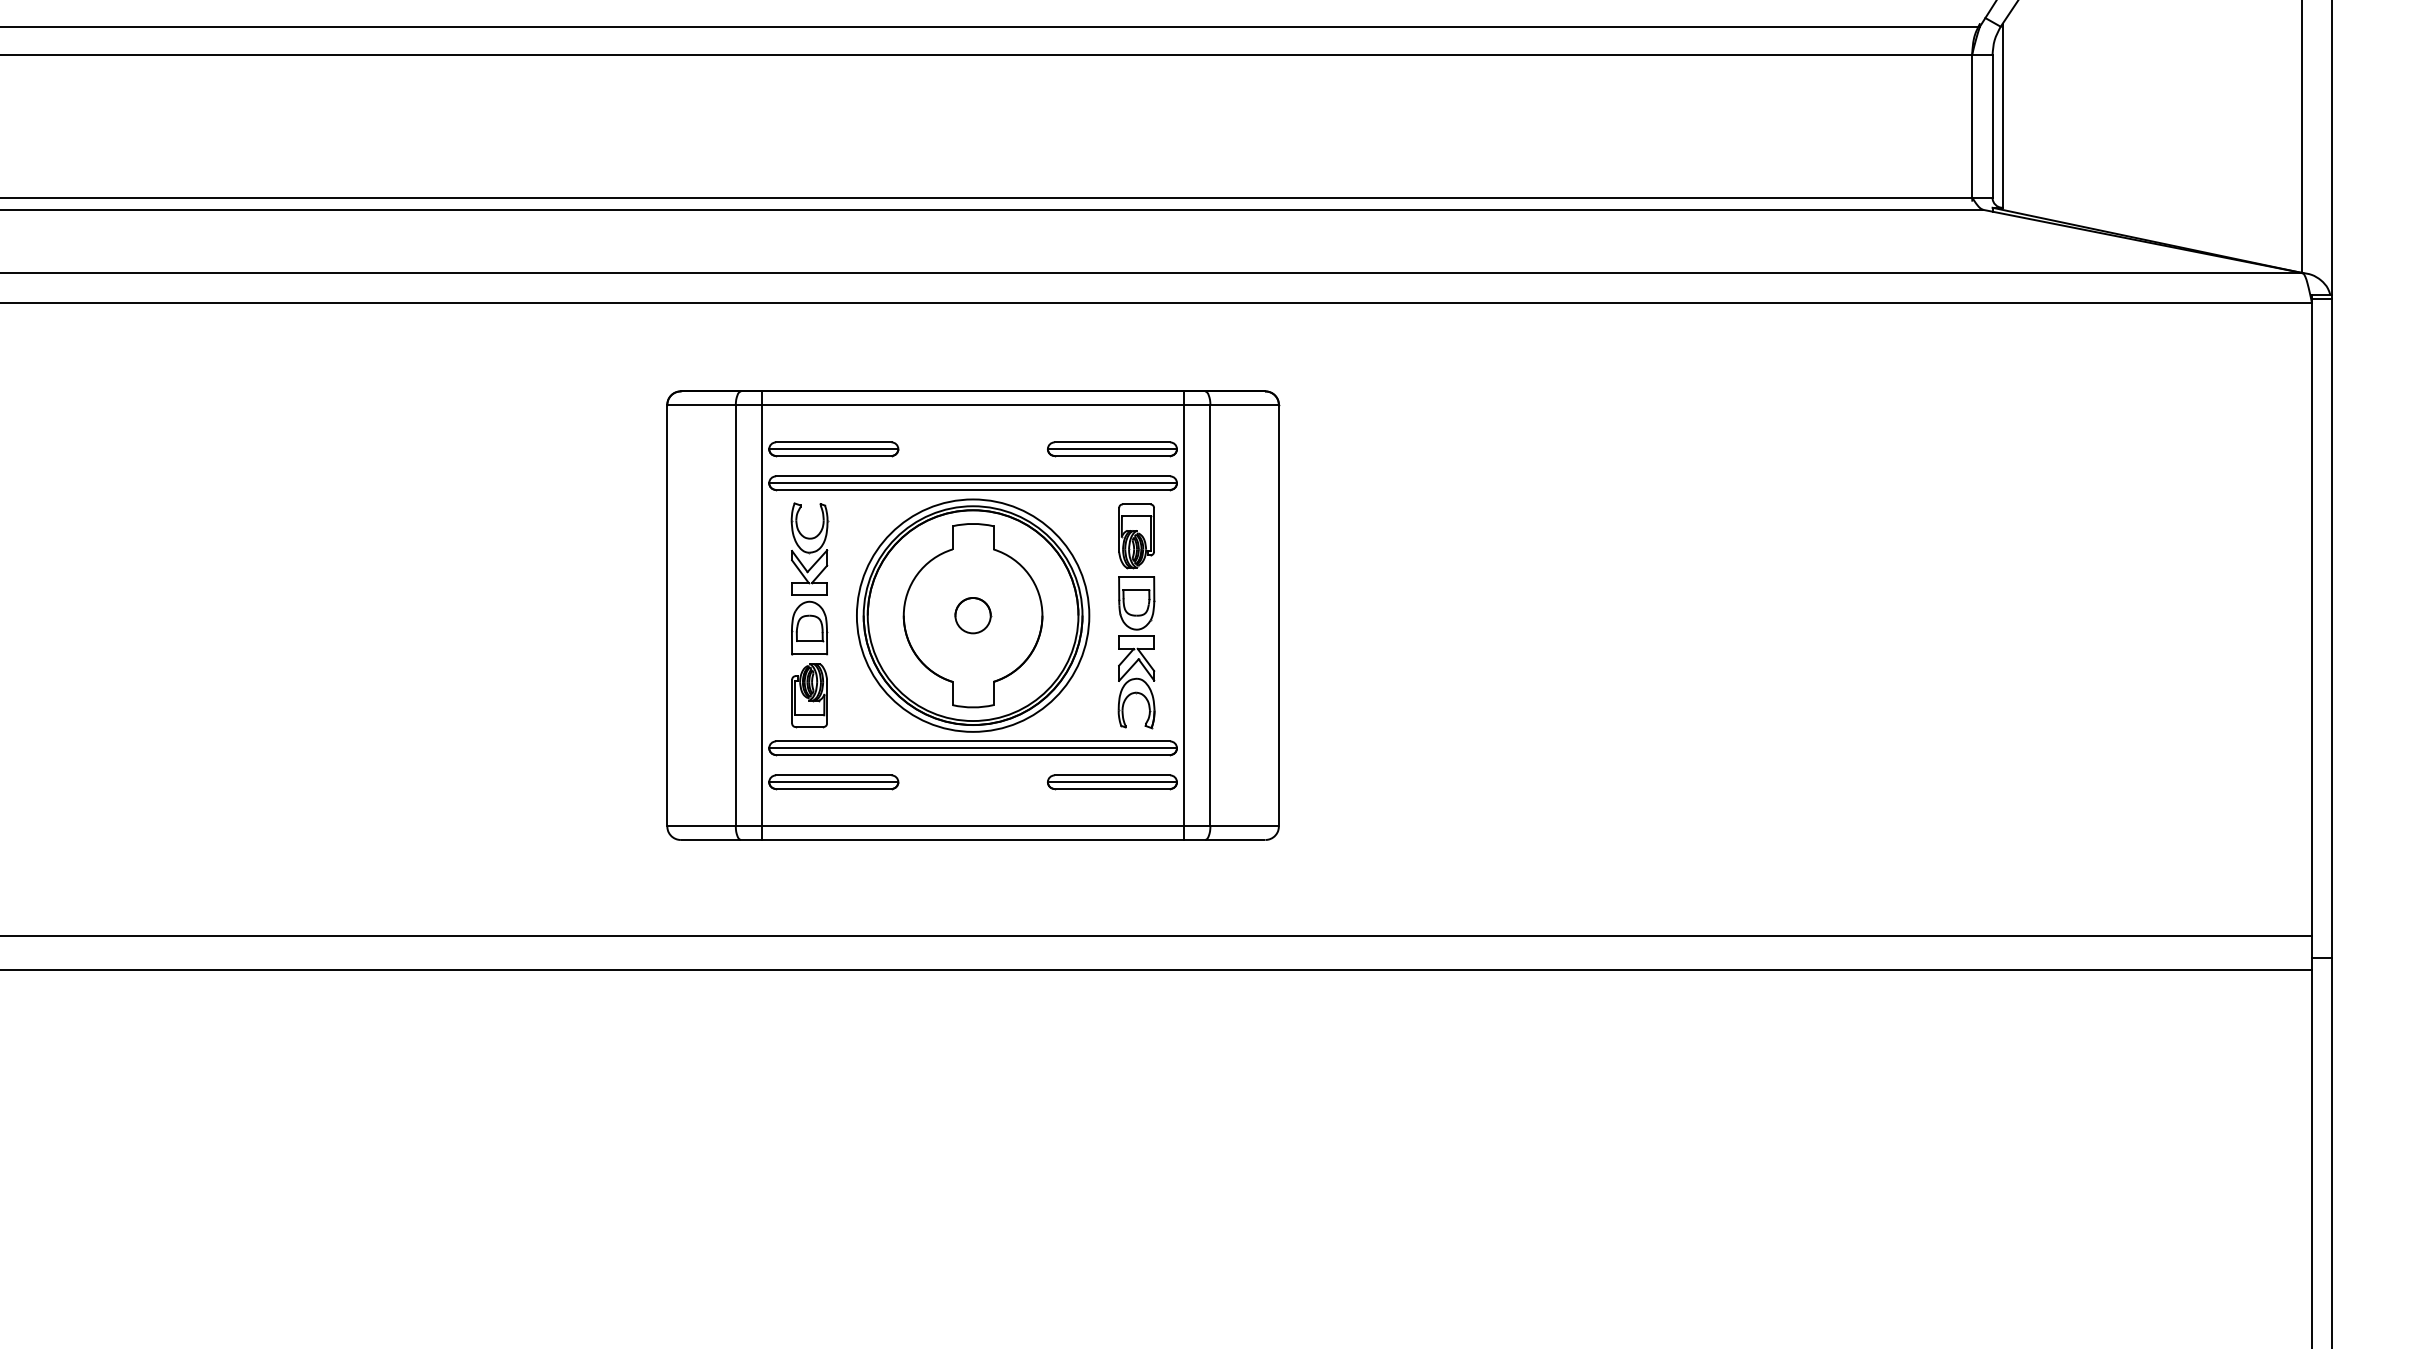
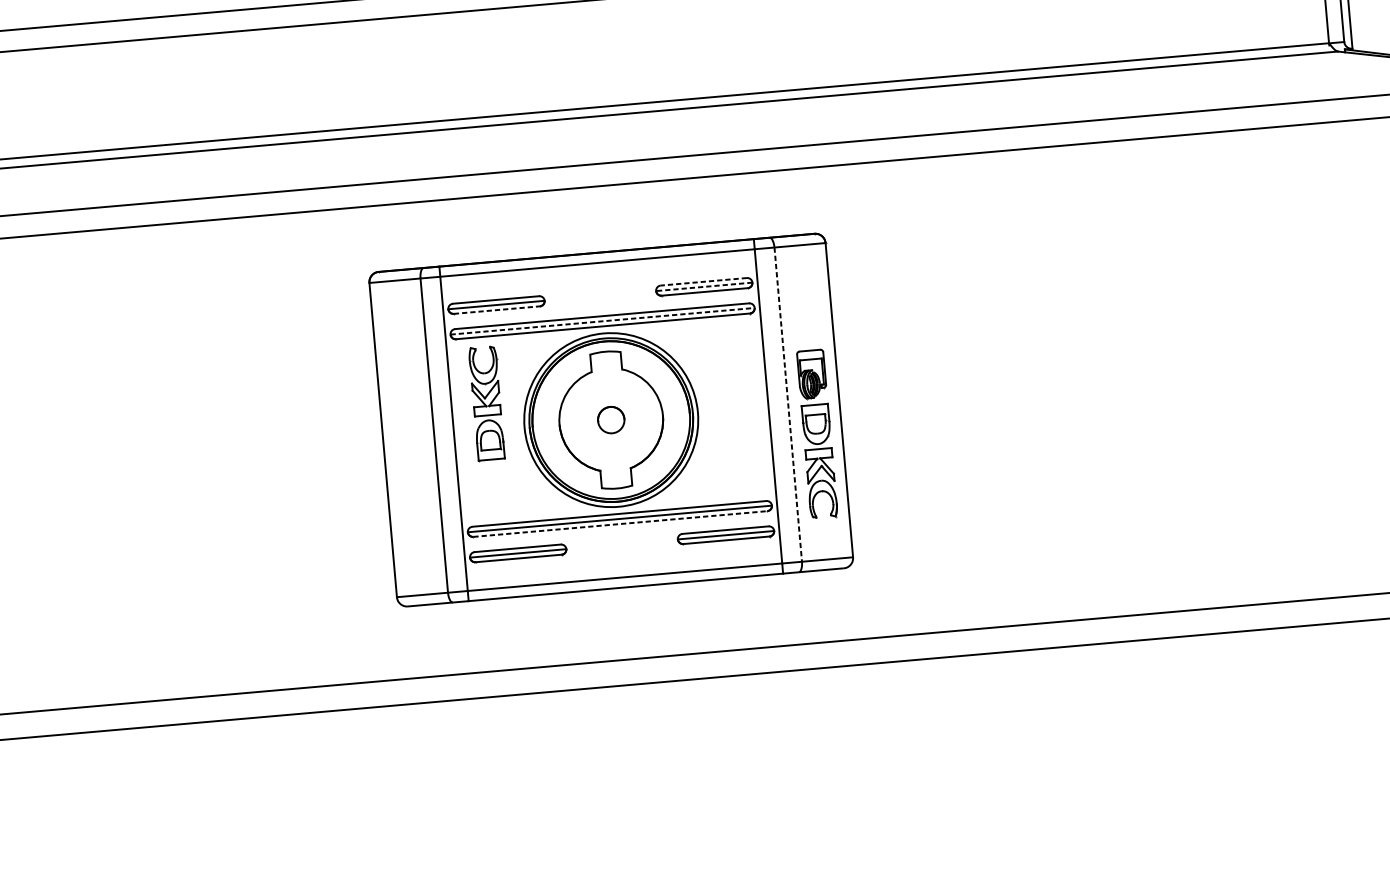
line: (1112, 442) -> (703, 281), solid -> dashed
line: (1112, 449) -> (704, 287), solid -> dashed
line: (833, 455) -> (496, 309), solid -> dashed
line: (973, 483) -> (602, 321), solid -> dashed
line: (1210, 615) -> (788, 404), solid -> dashed
part: (1136, 616) -> (817, 434), moved
part: (809, 695) -> (494, 490), removed
line: (973, 755) -> (620, 524), solid -> dashed

